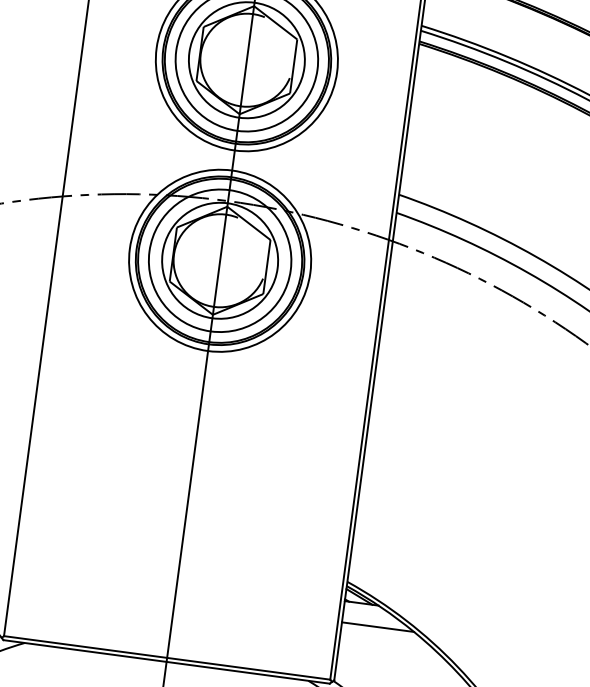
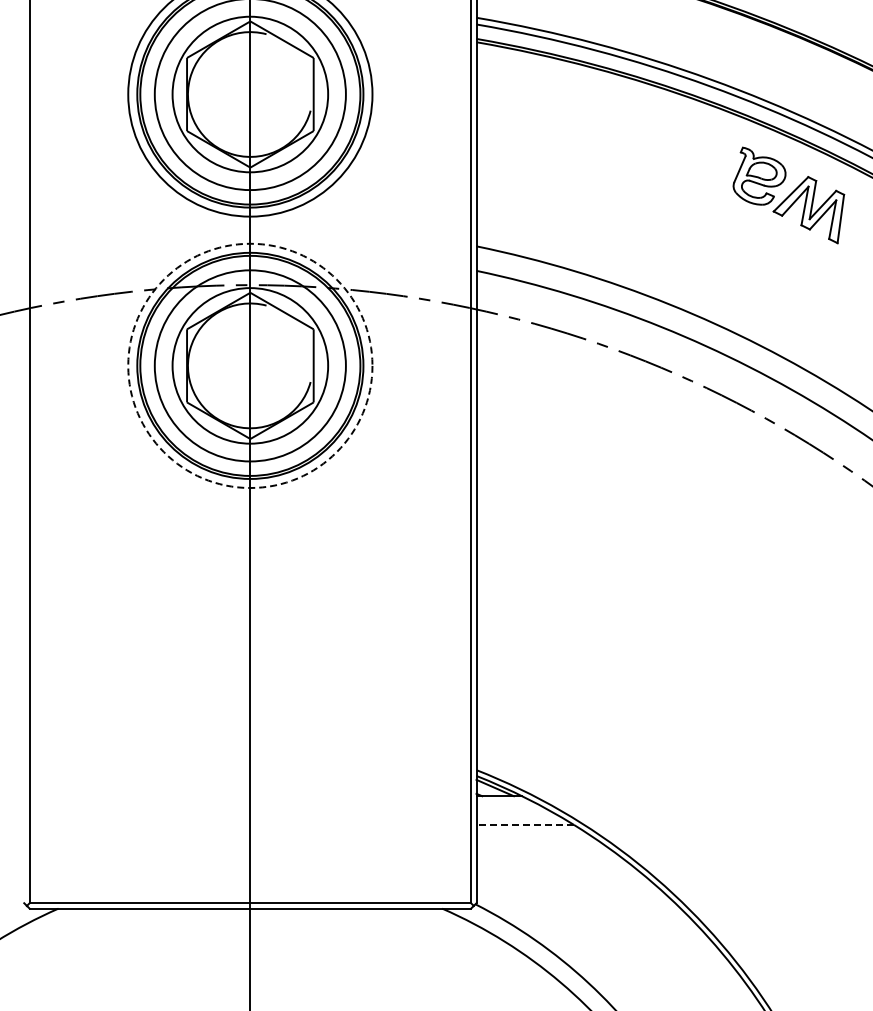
circle: (220, 260) -> (250, 365), solid -> dashed
line: (378, 626) -> (525, 824), solid -> dashed

